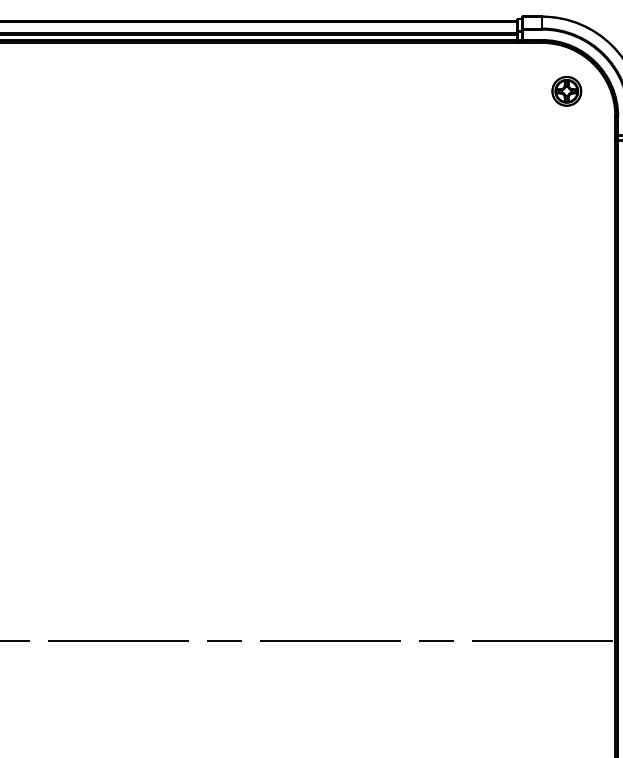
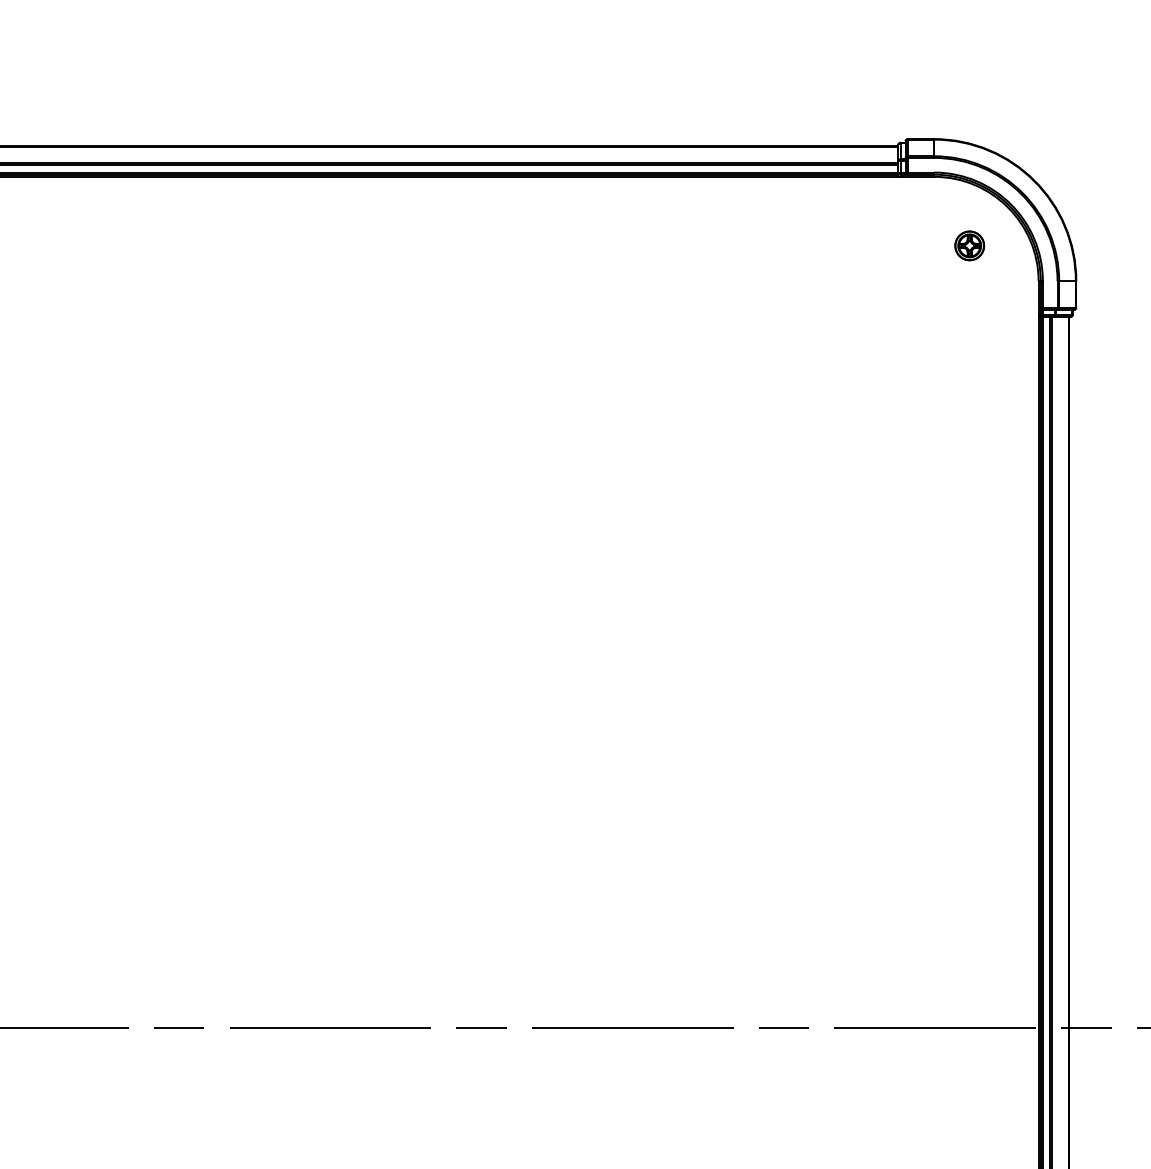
part: (566, 91) -> (969, 245), size x0.7

